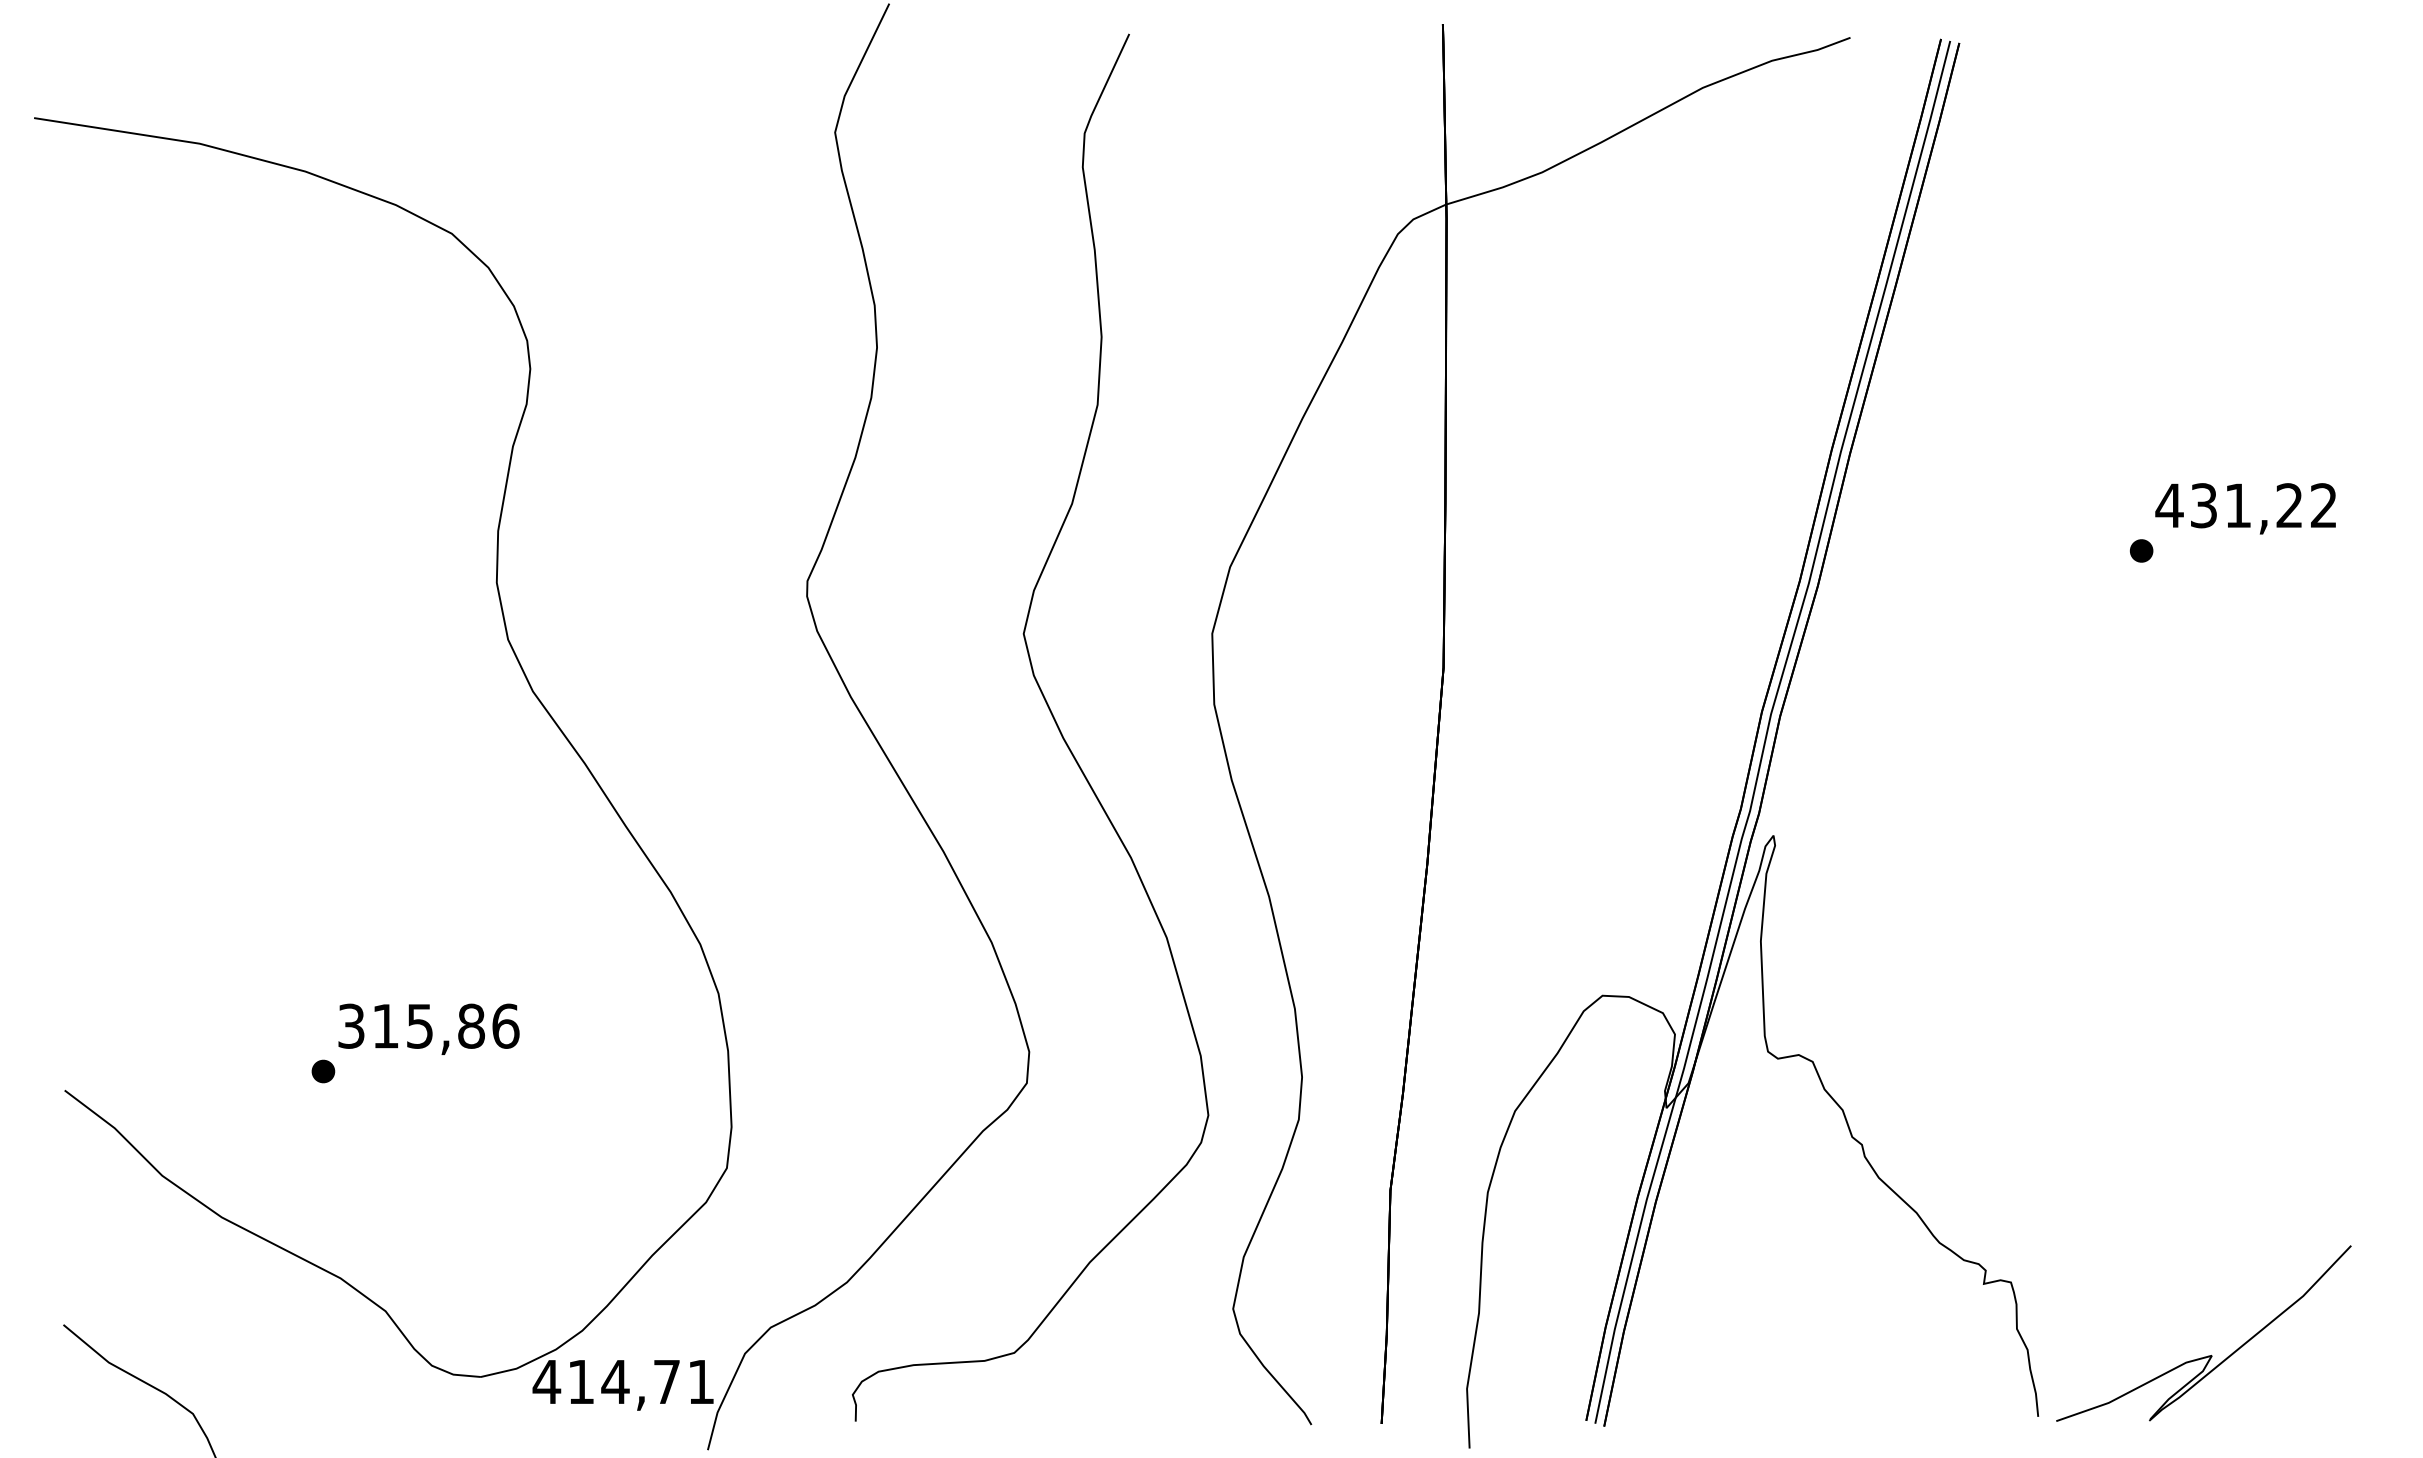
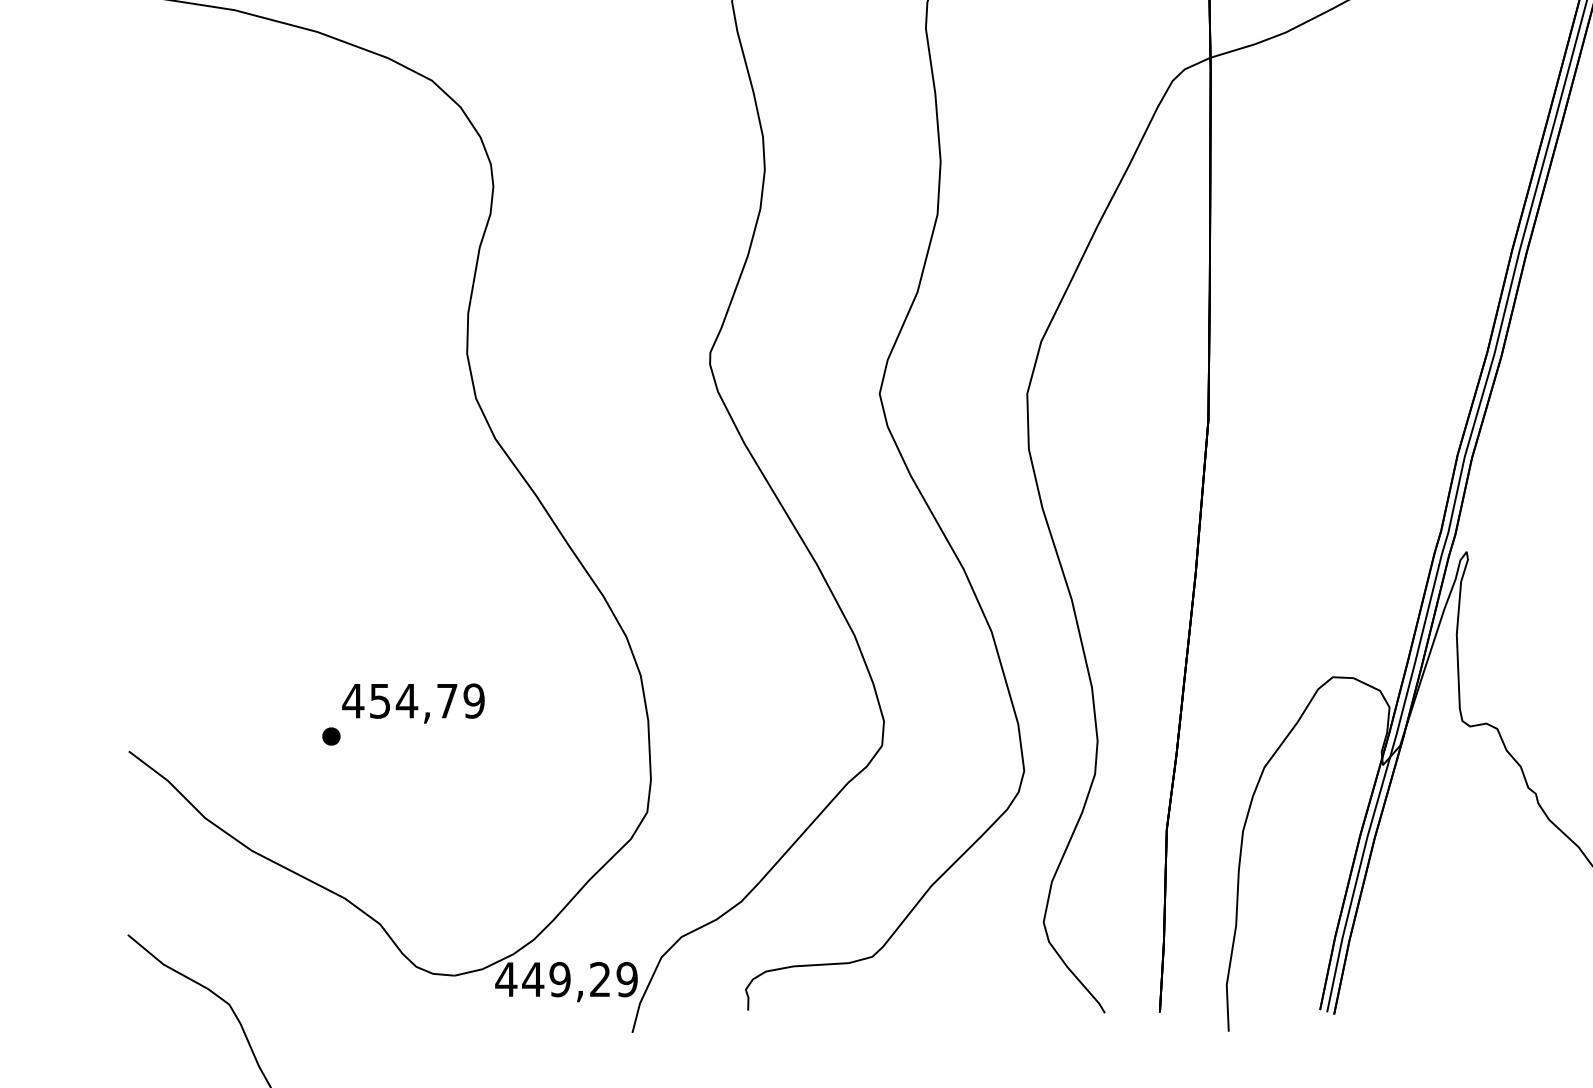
text: (428, 1025) -> (413, 700), 315,86 -> 454,79
text: (640, 1381) -> (579, 979), 414,71 -> 449,29

